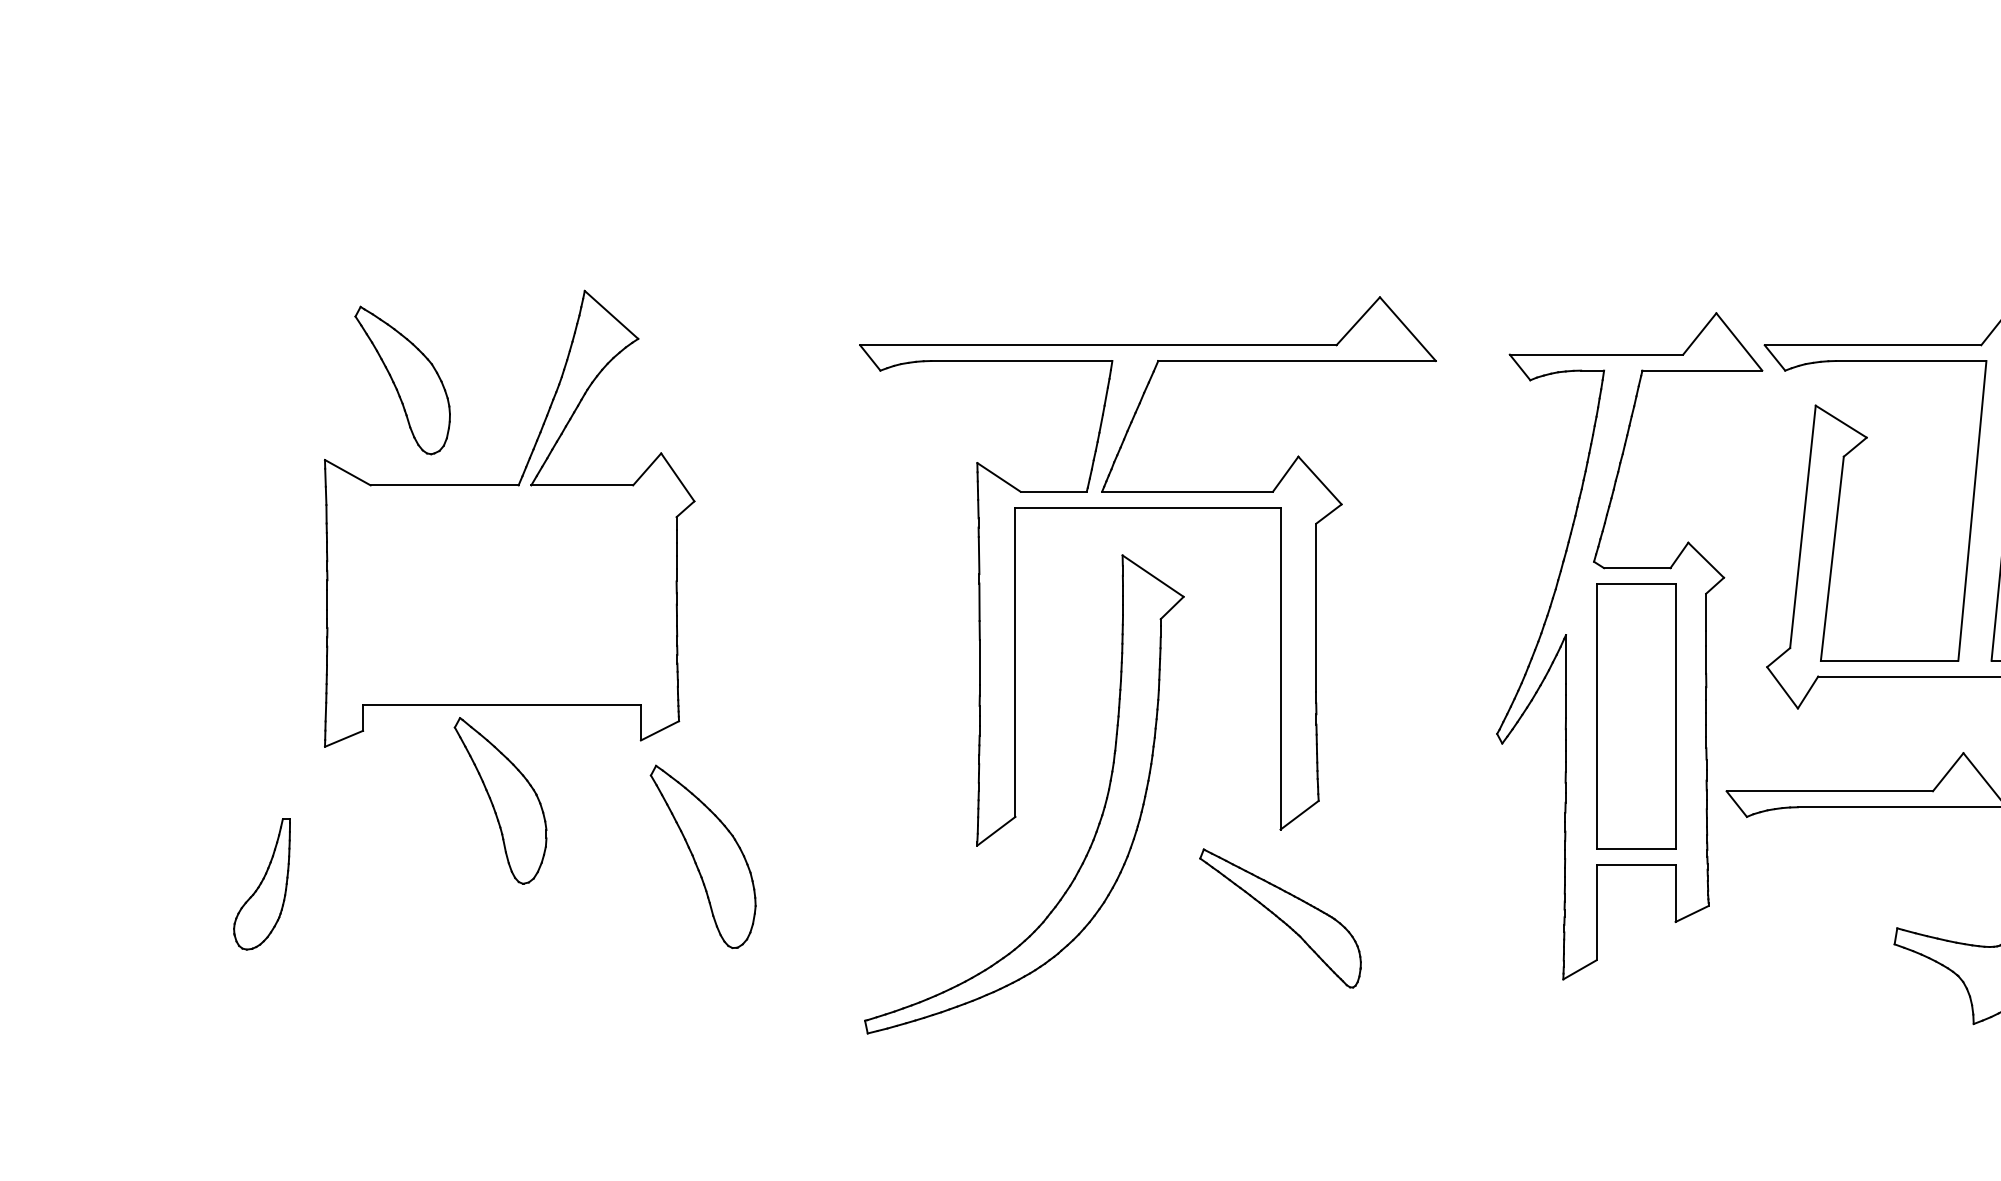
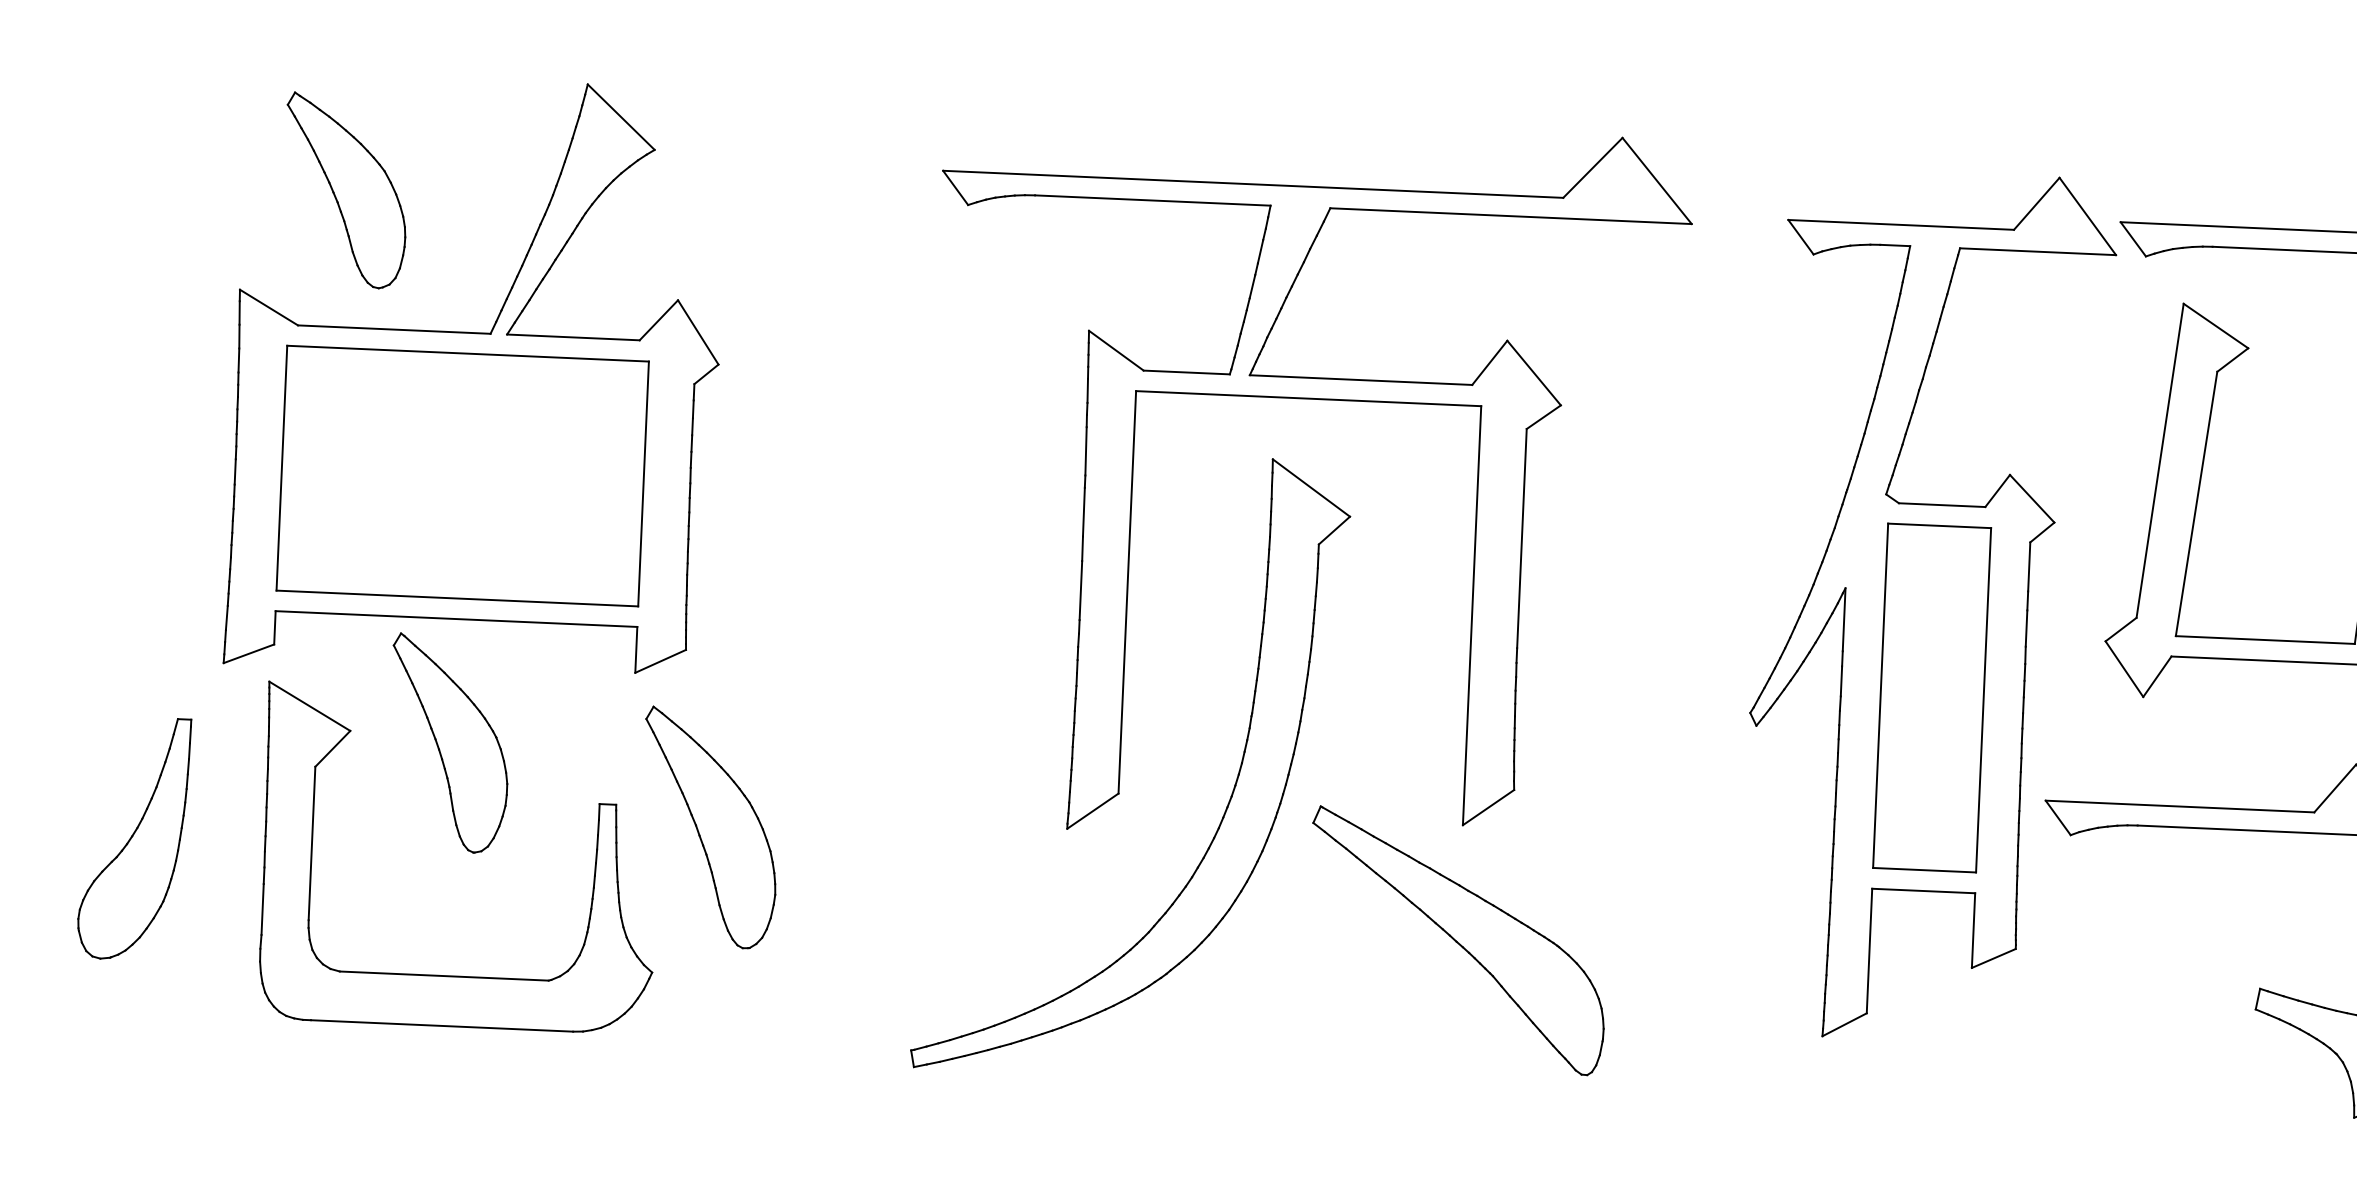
part: (501, 594) -> (462, 474), added
part: (261, 884) -> (133, 838), size x1.43
part: (1280, 918) -> (1457, 940), size x1.43
part: (511, 978) -> (453, 975), added

